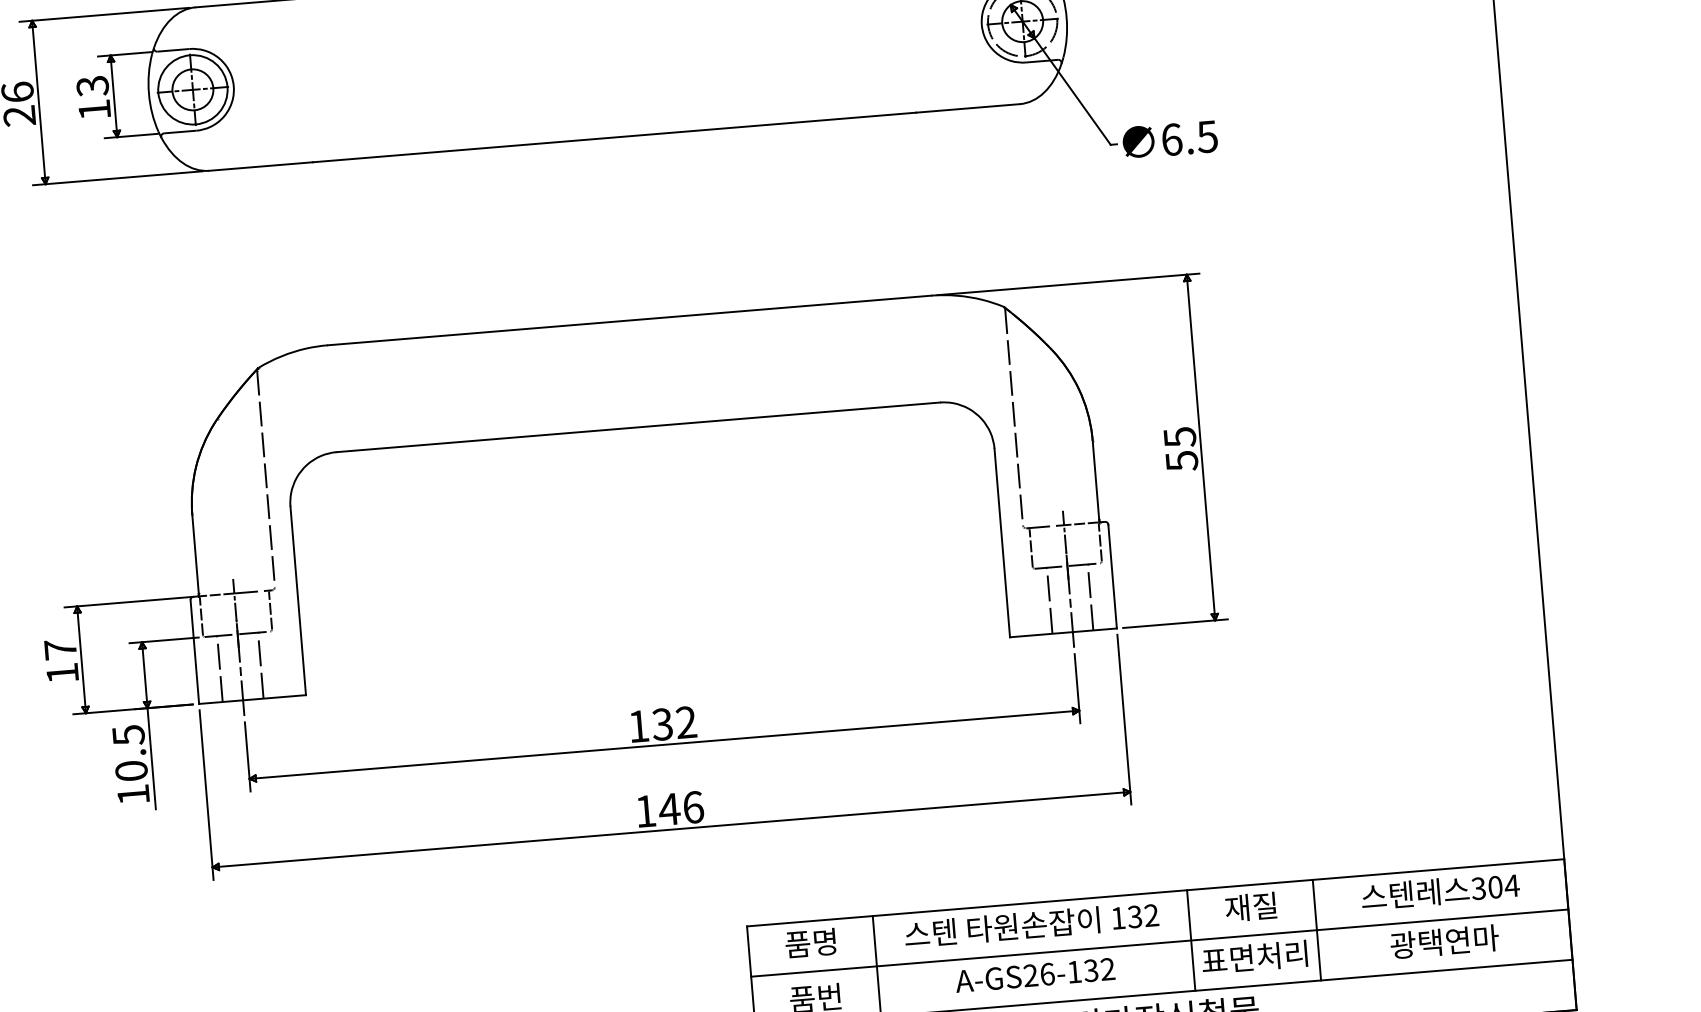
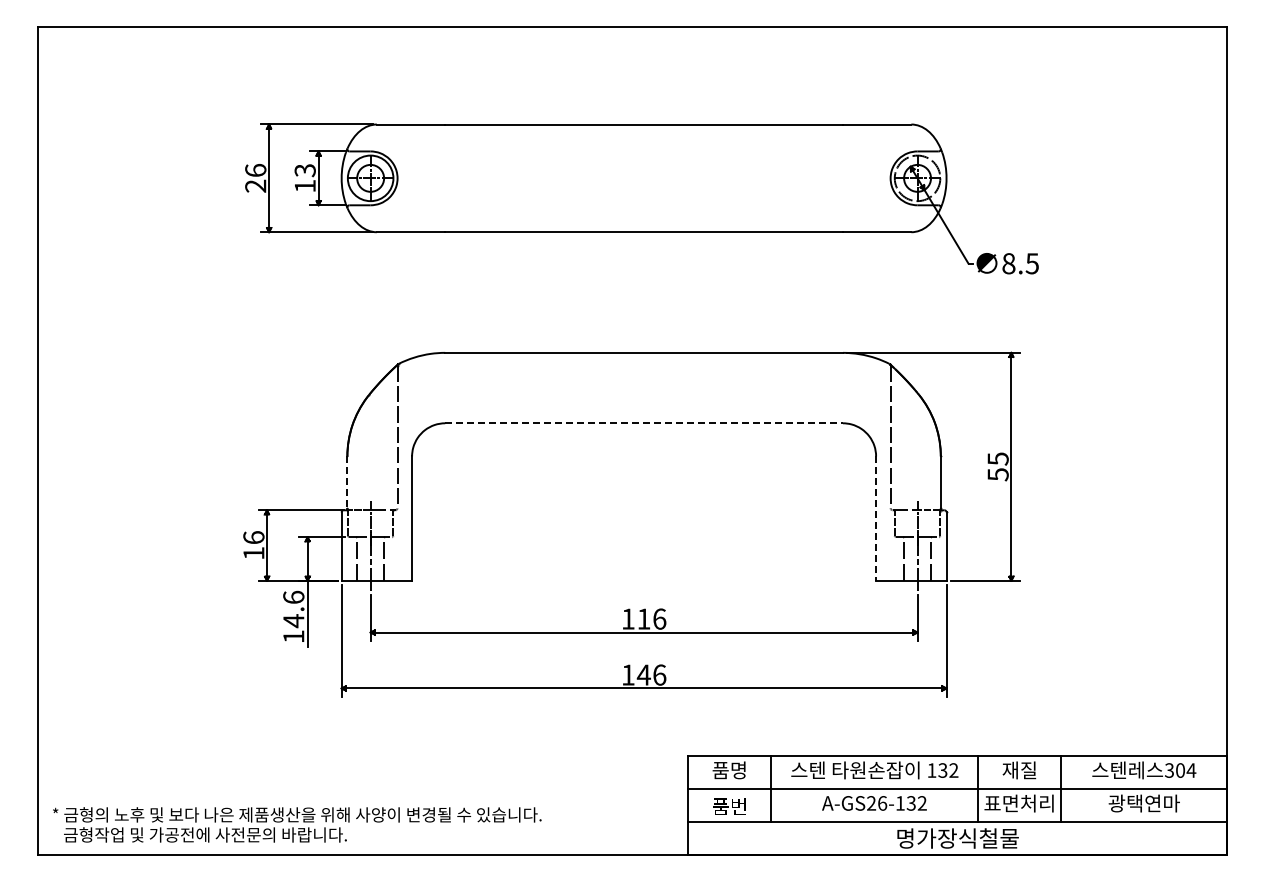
text: (1171, 139) -> (1008, 263), 6.5 -> 8.5
line: (638, 427) -> (644, 423), solid -> dashed
line: (1002, 544) -> (876, 519), solid -> dashed
line: (195, 554) -> (347, 482), solid -> dashed
text: (59, 649) -> (253, 537), 17 -> 16
text: (673, 722) -> (651, 618), 132 -> 116
text: (129, 753) -> (293, 609), 10.5 -> 14.6

